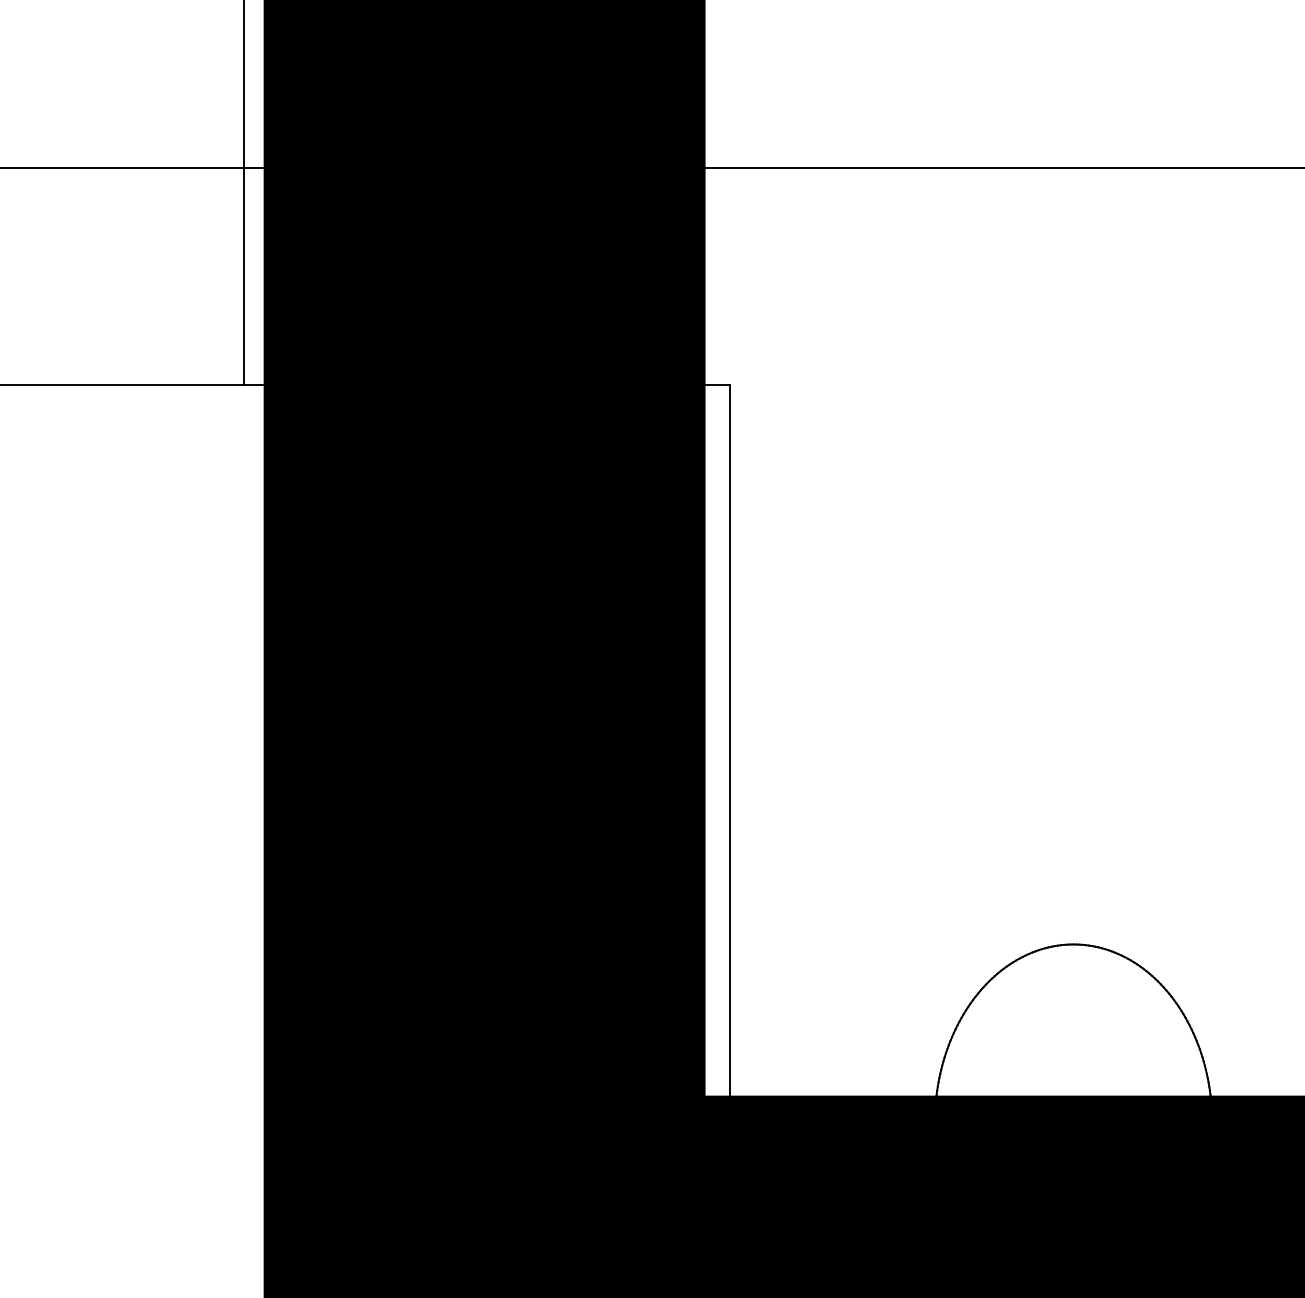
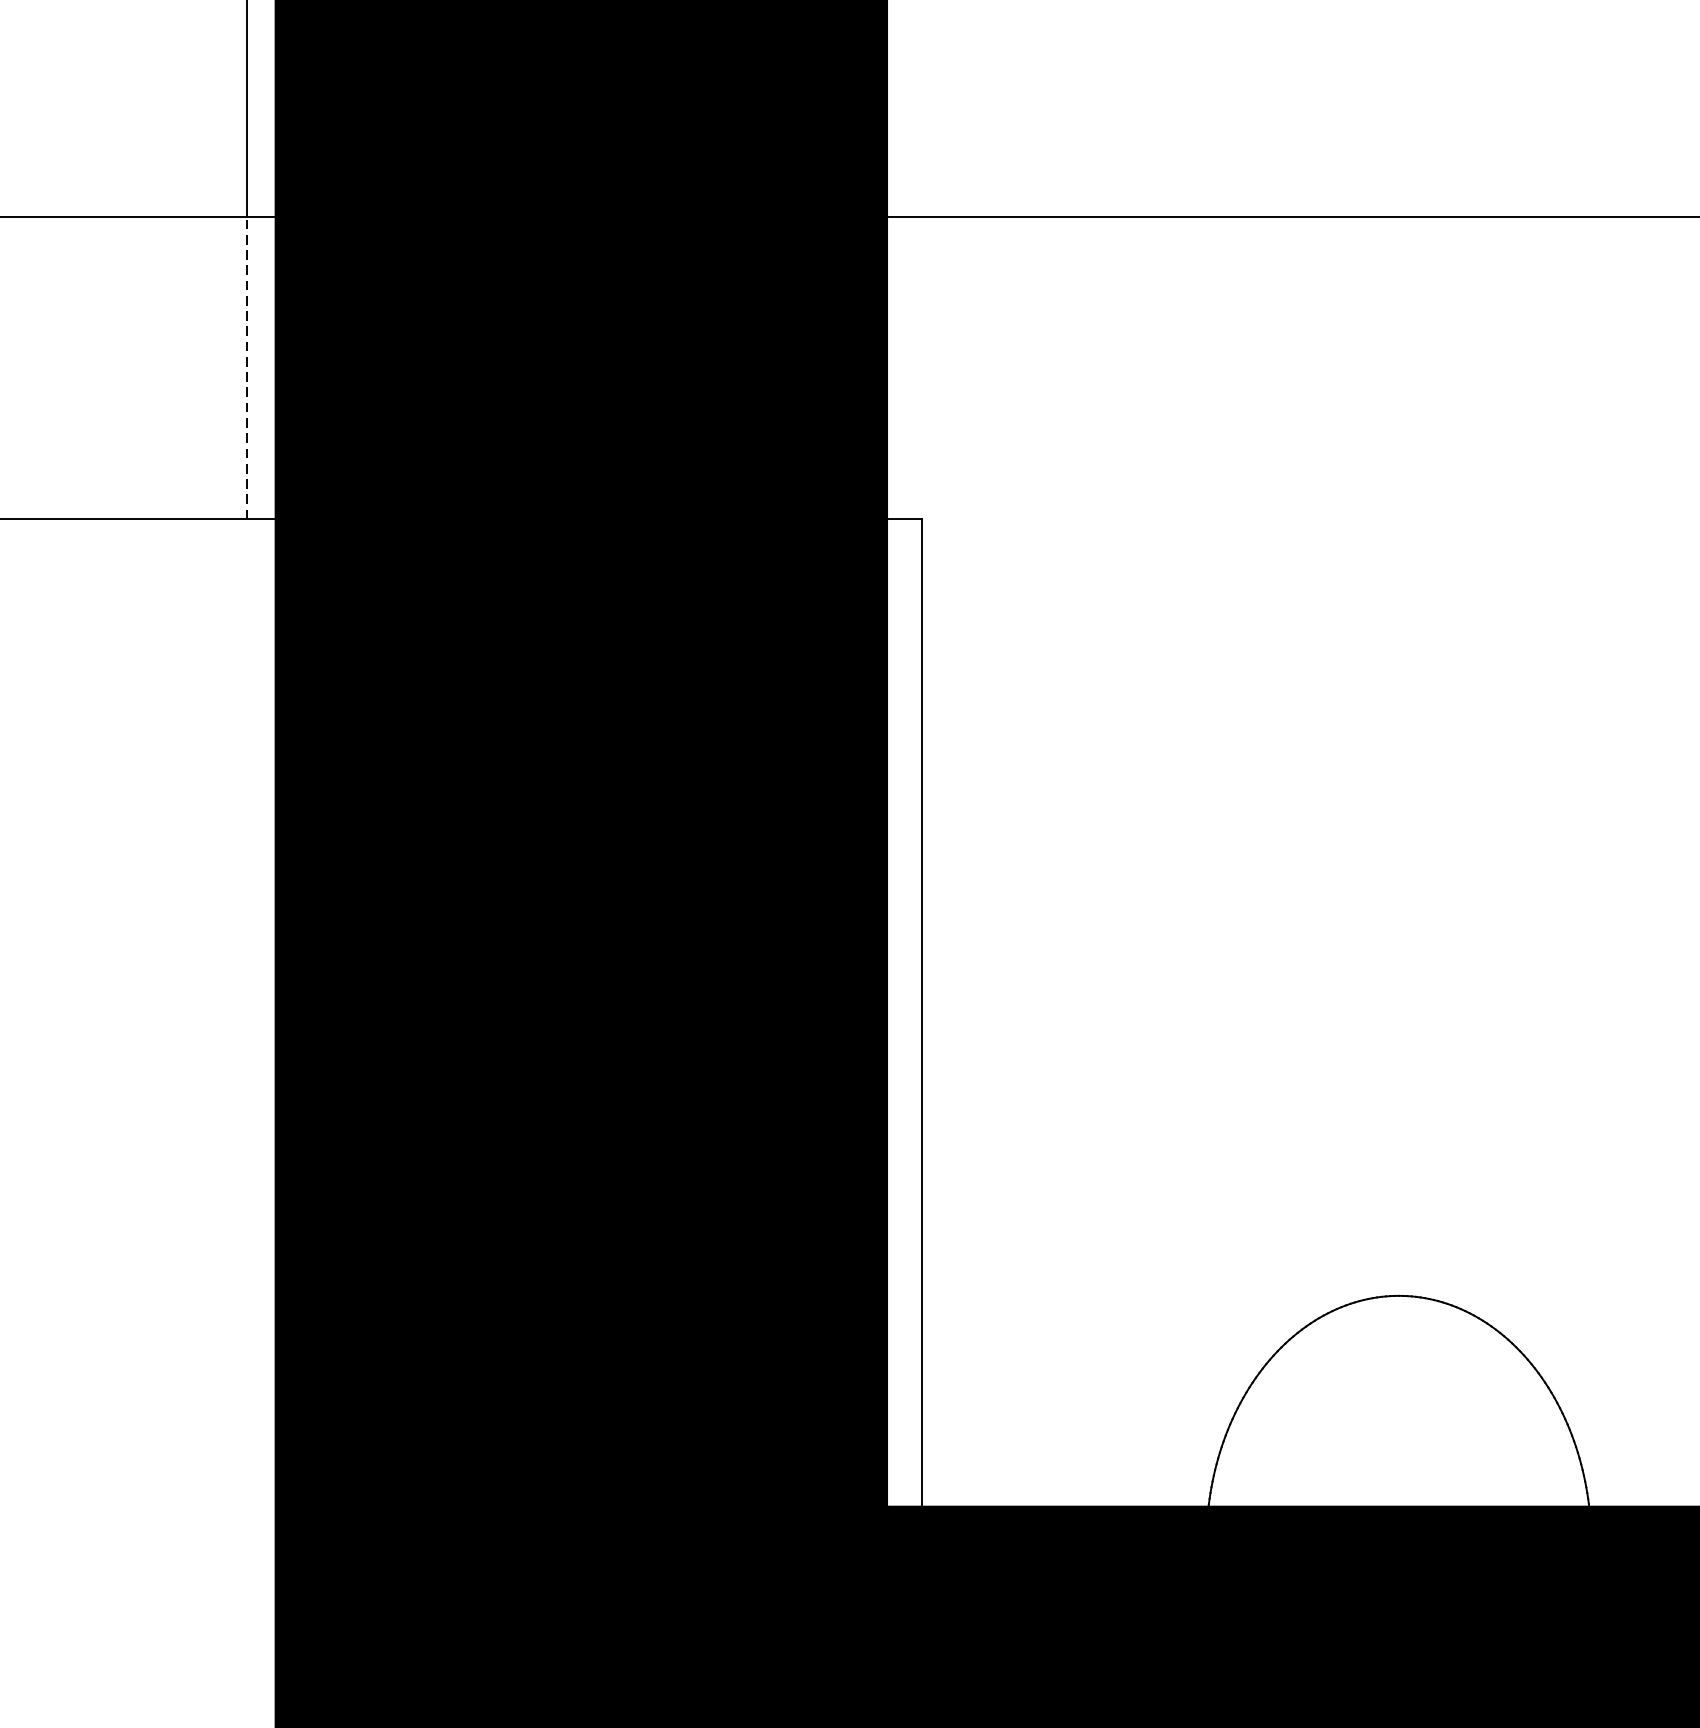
line: (243, 276) -> (246, 368), solid -> dashed

